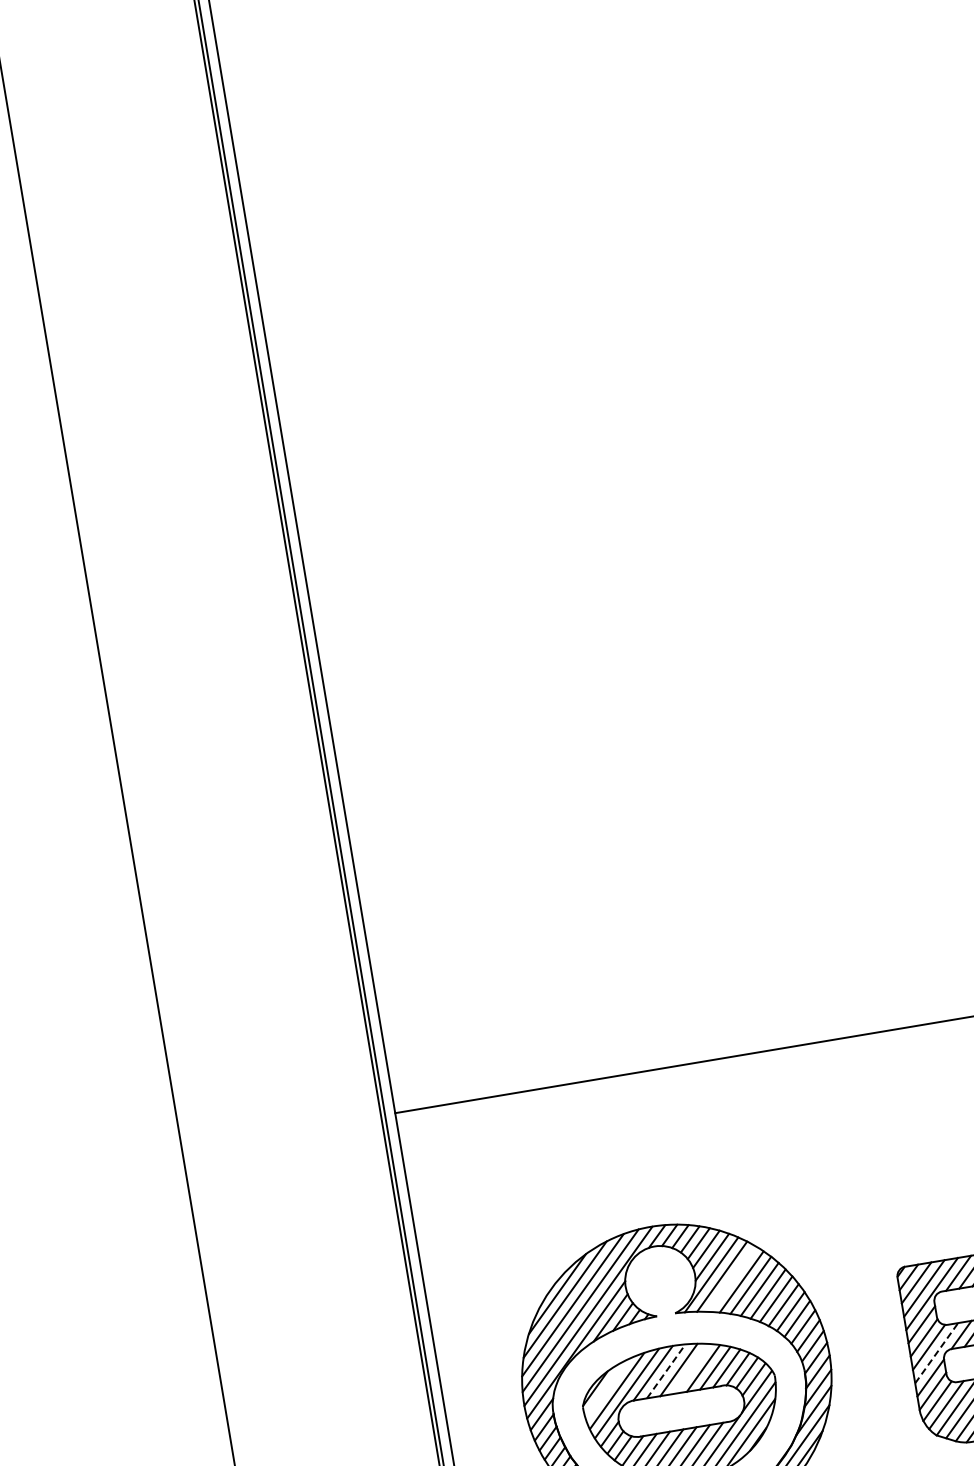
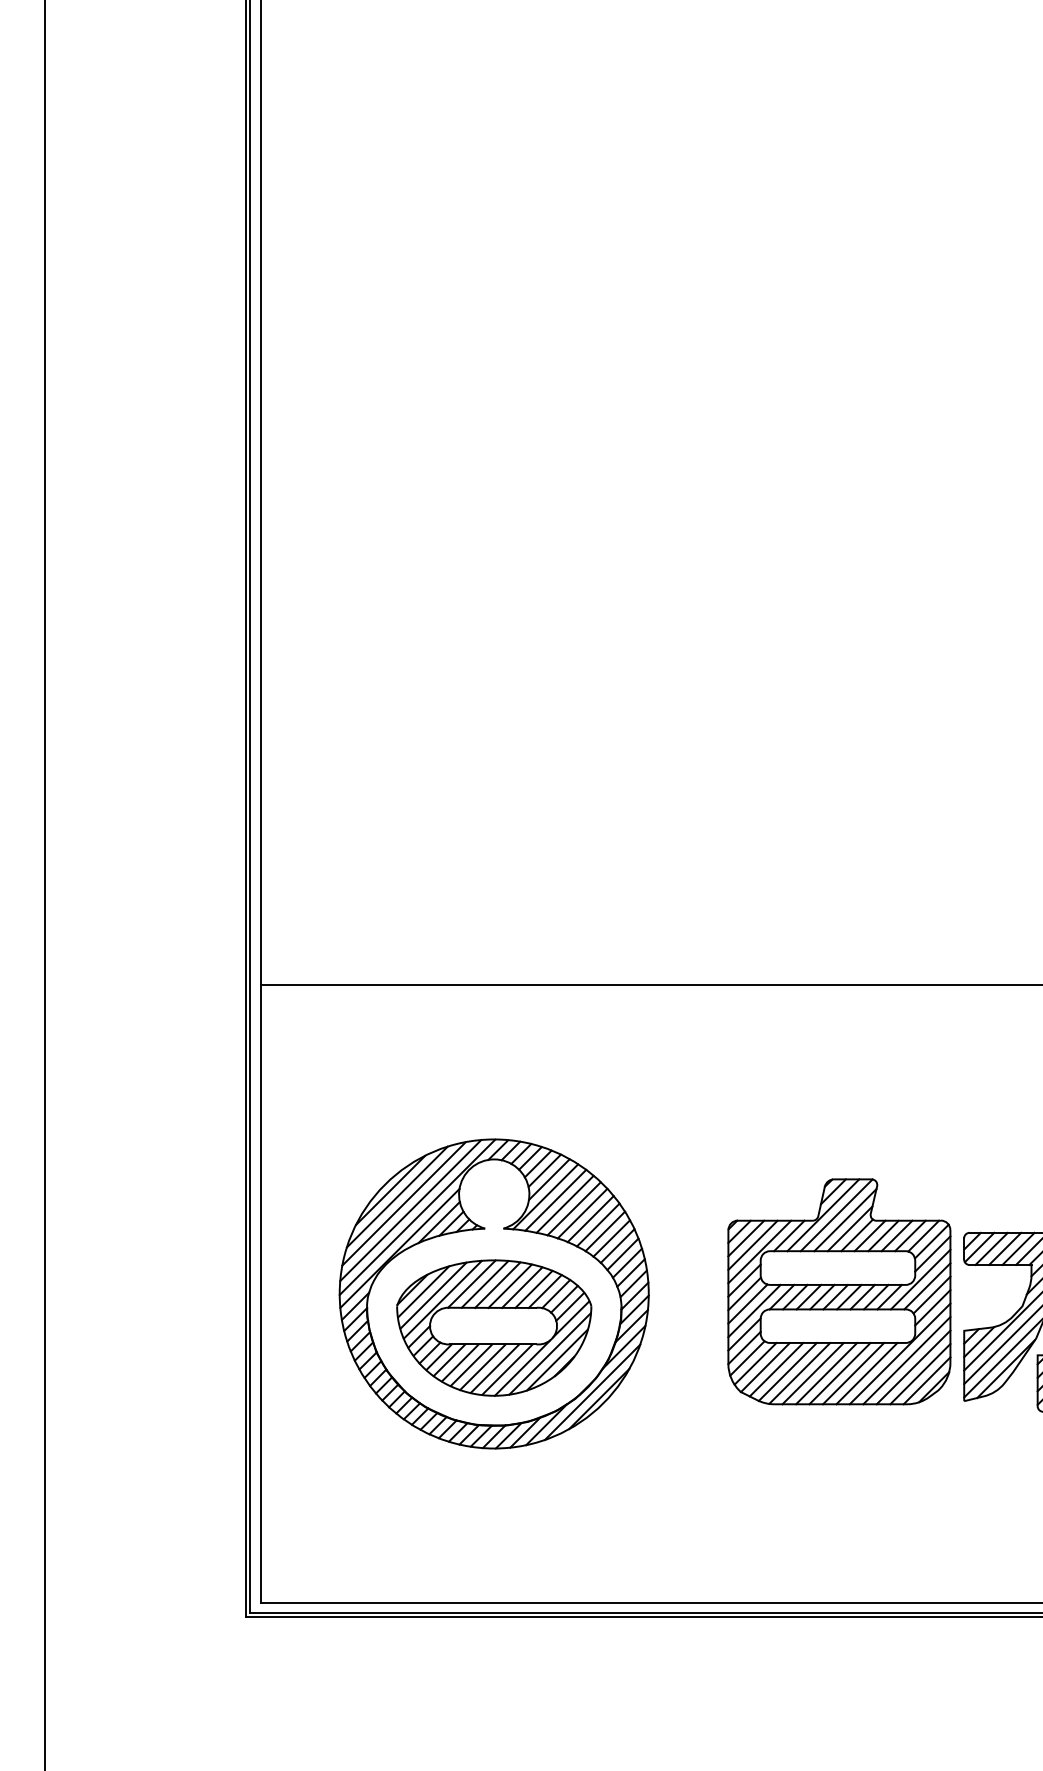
line: (731, 1278) -> (564, 1203), added
line: (936, 1353) -> (754, 1311), dashed -> solid
line: (690, 1368) -> (509, 1285), added
line: (666, 1371) -> (485, 1284), dashed -> solid
line: (606, 1388) -> (423, 1291), added

